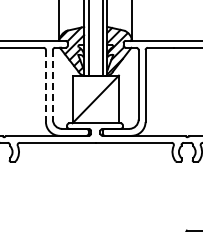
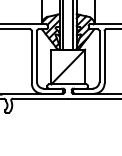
line: (52, 84) -> (36, 56), dashed -> solid
line: (45, 86) -> (31, 57), dashed -> solid

